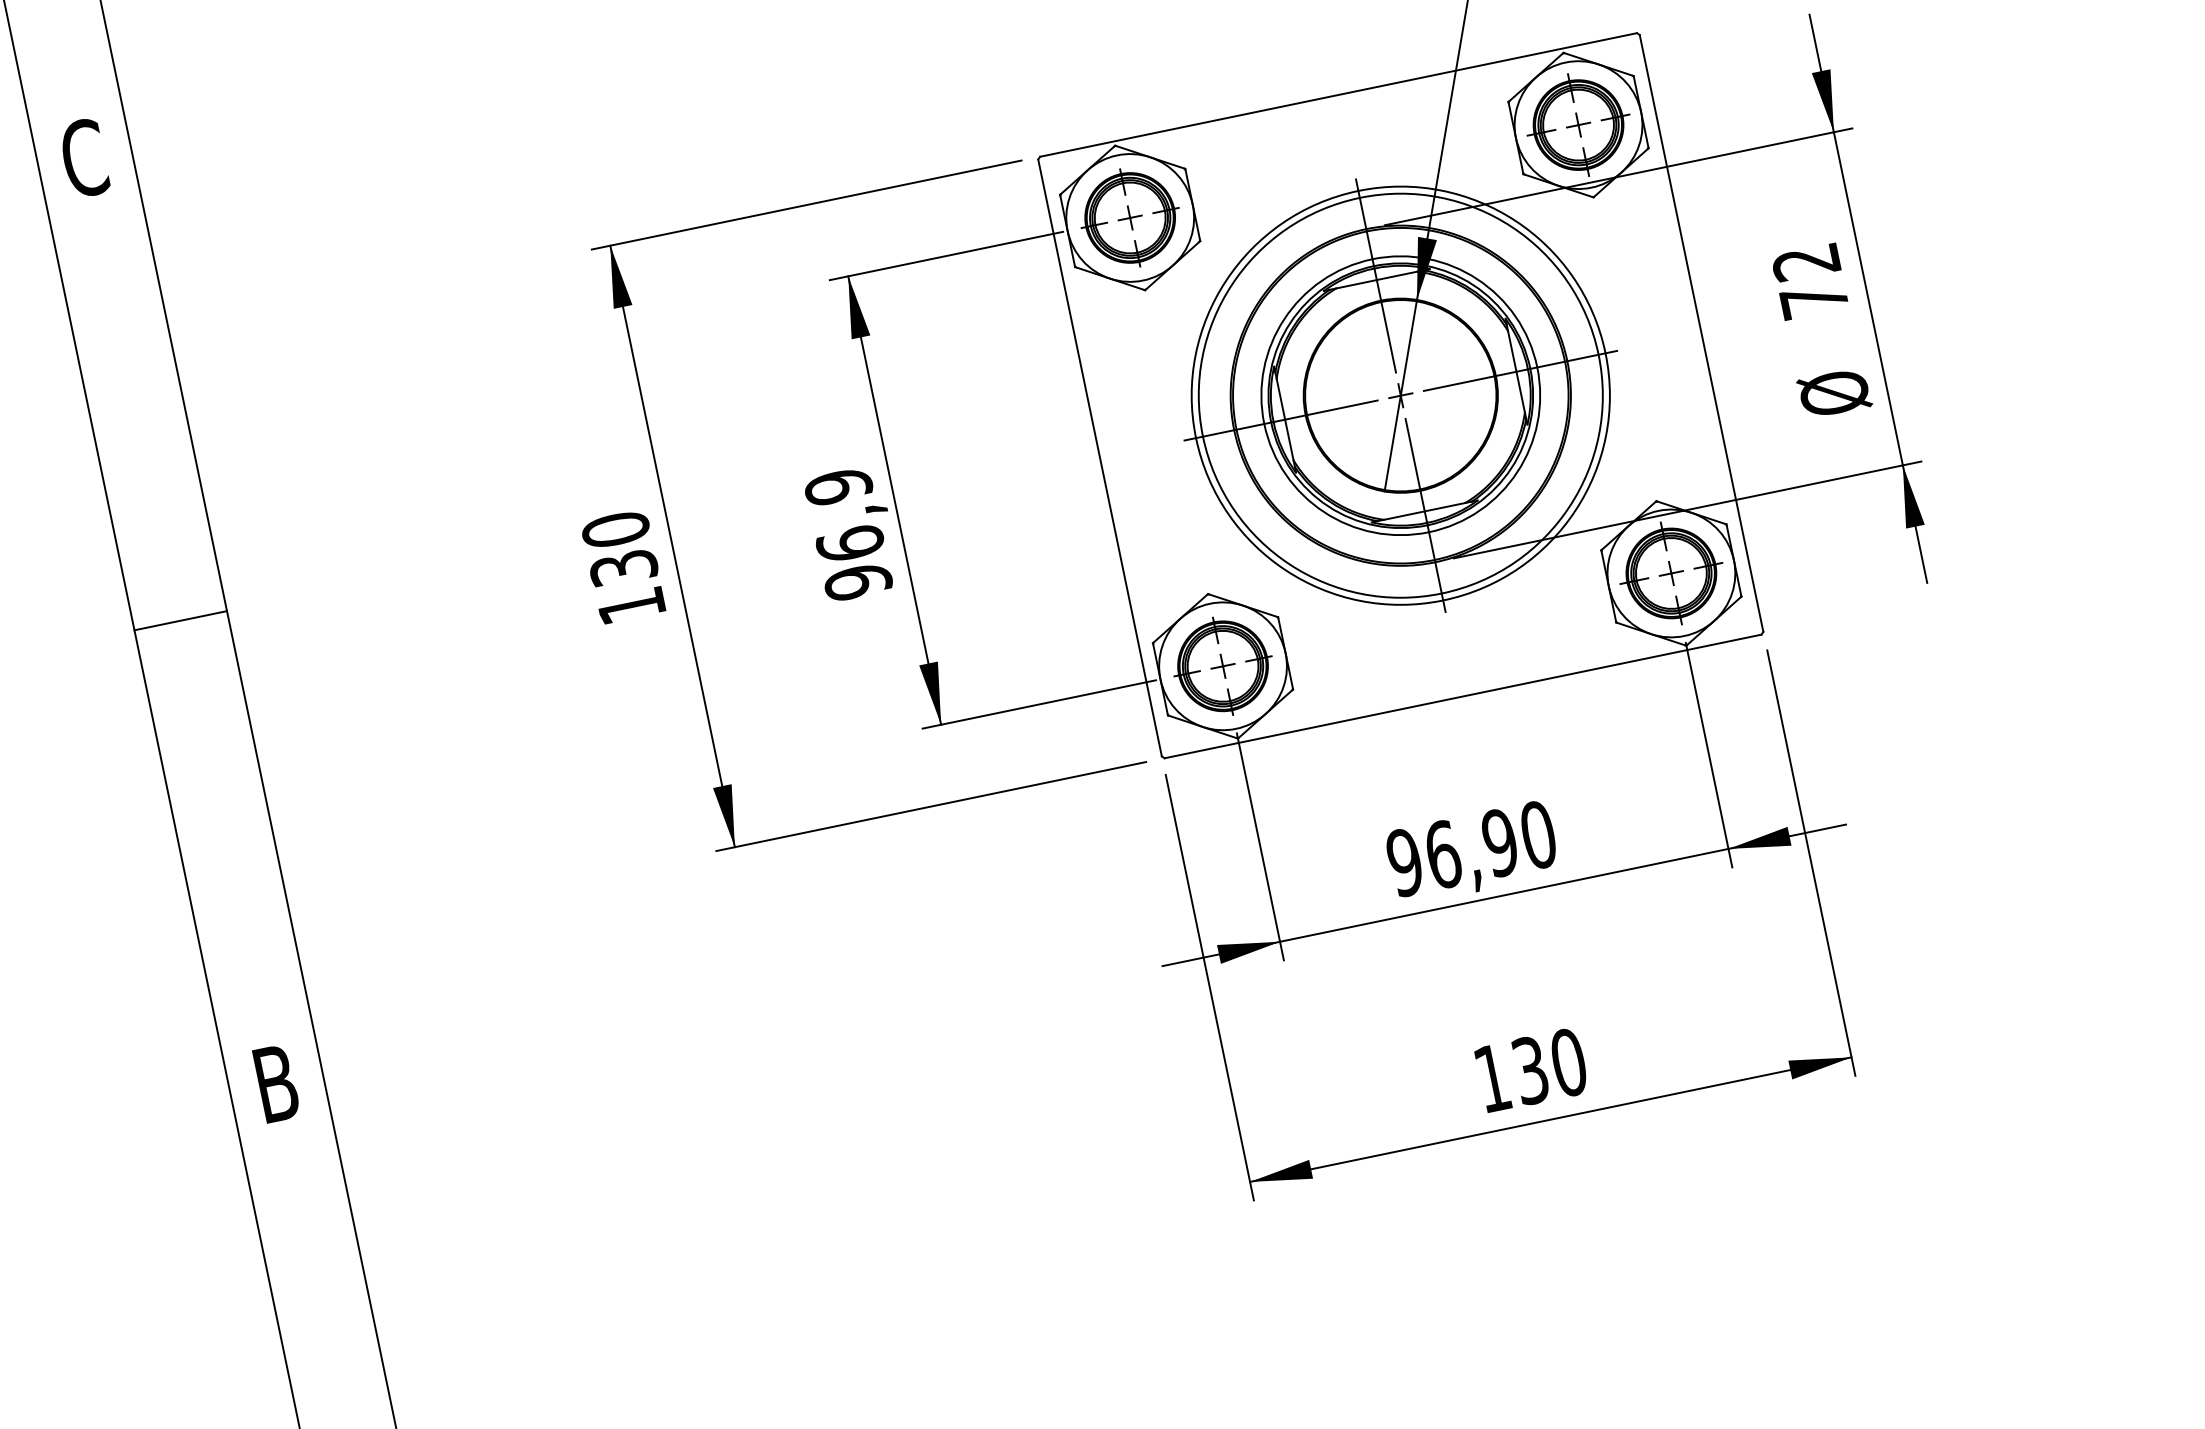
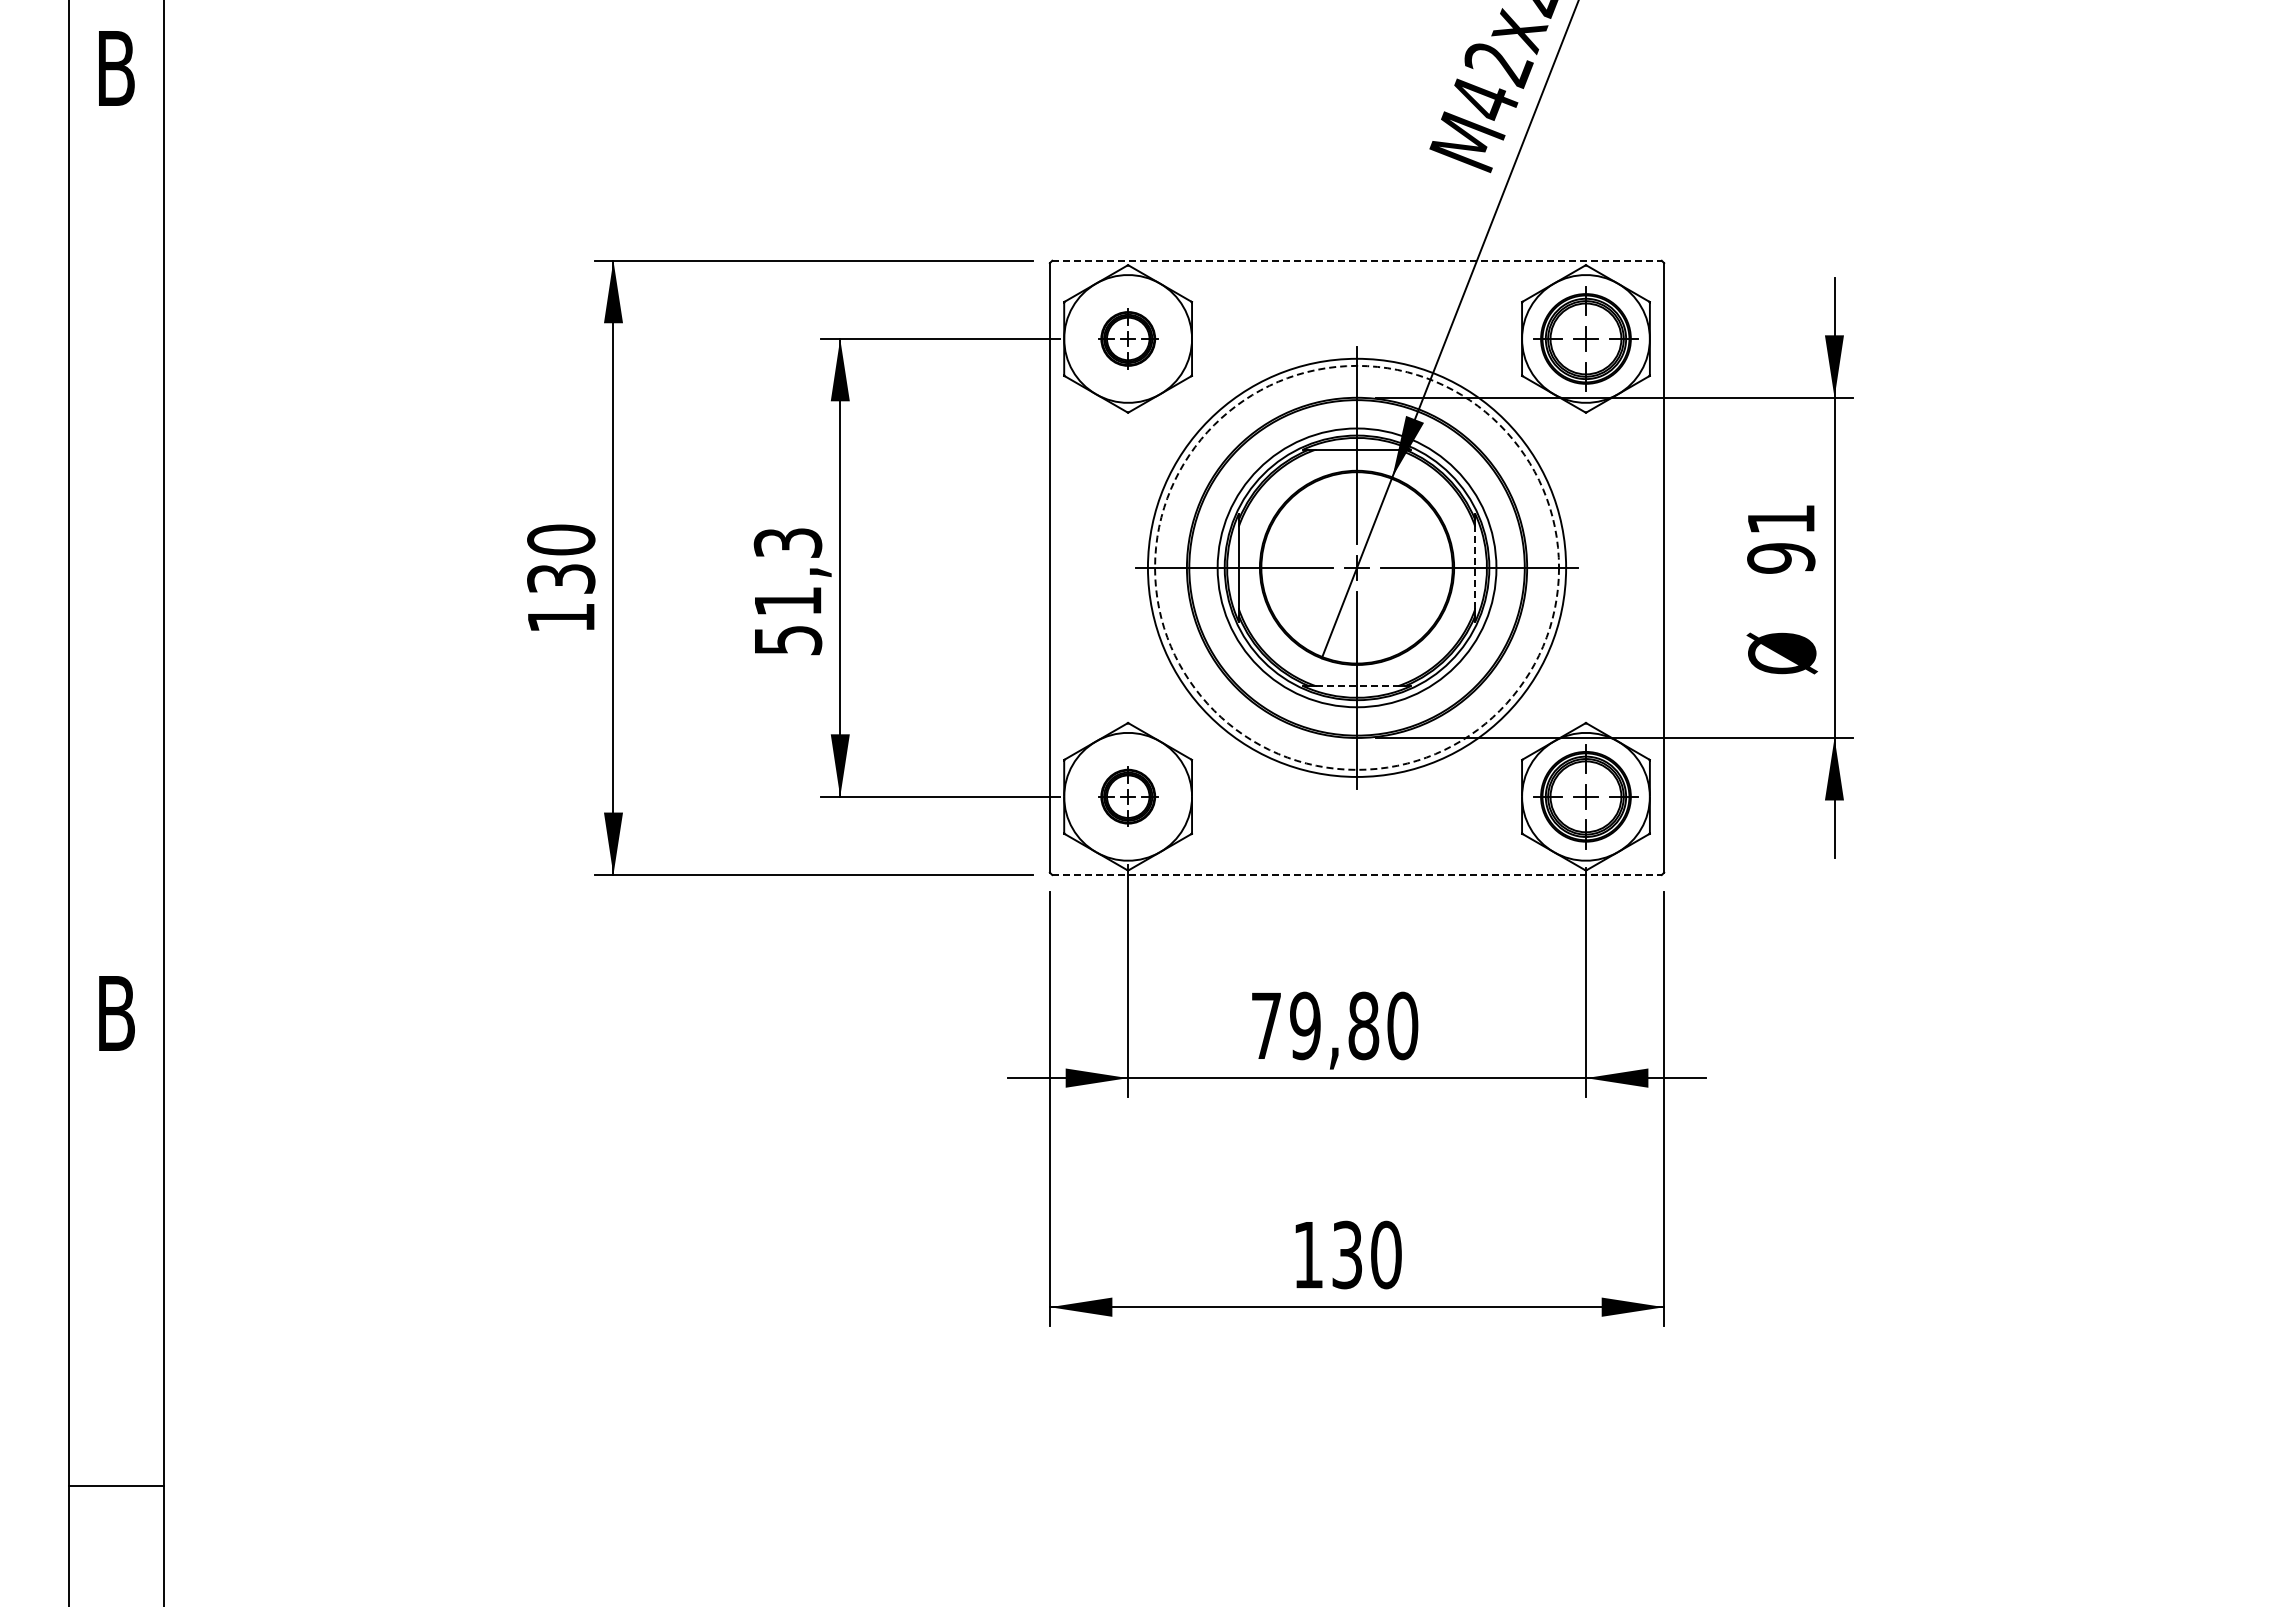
line: (1338, 94) -> (1357, 260), solid -> dashed
text: (83, 158) -> (115, 68), C -> B
part: (1130, 217) -> (1128, 338), size x0.6
text: (1810, 281) -> (1781, 539), 72 -> 91
line: (1516, 371) -> (1475, 567), solid -> dashed
circle: (1401, 395) -> (1357, 567), solid -> dashed
line: (1425, 511) -> (1357, 686), solid -> dashed
text: (847, 534) -> (787, 591), 96,9 -> 51,3
line: (180, 620) -> (116, 540), removed
part: (1223, 665) -> (1128, 796), size x0.6
line: (1463, 696) -> (1357, 875), solid -> dashed
text: (1452, 852) -> (1315, 1025), 96,90 -> 79,80

